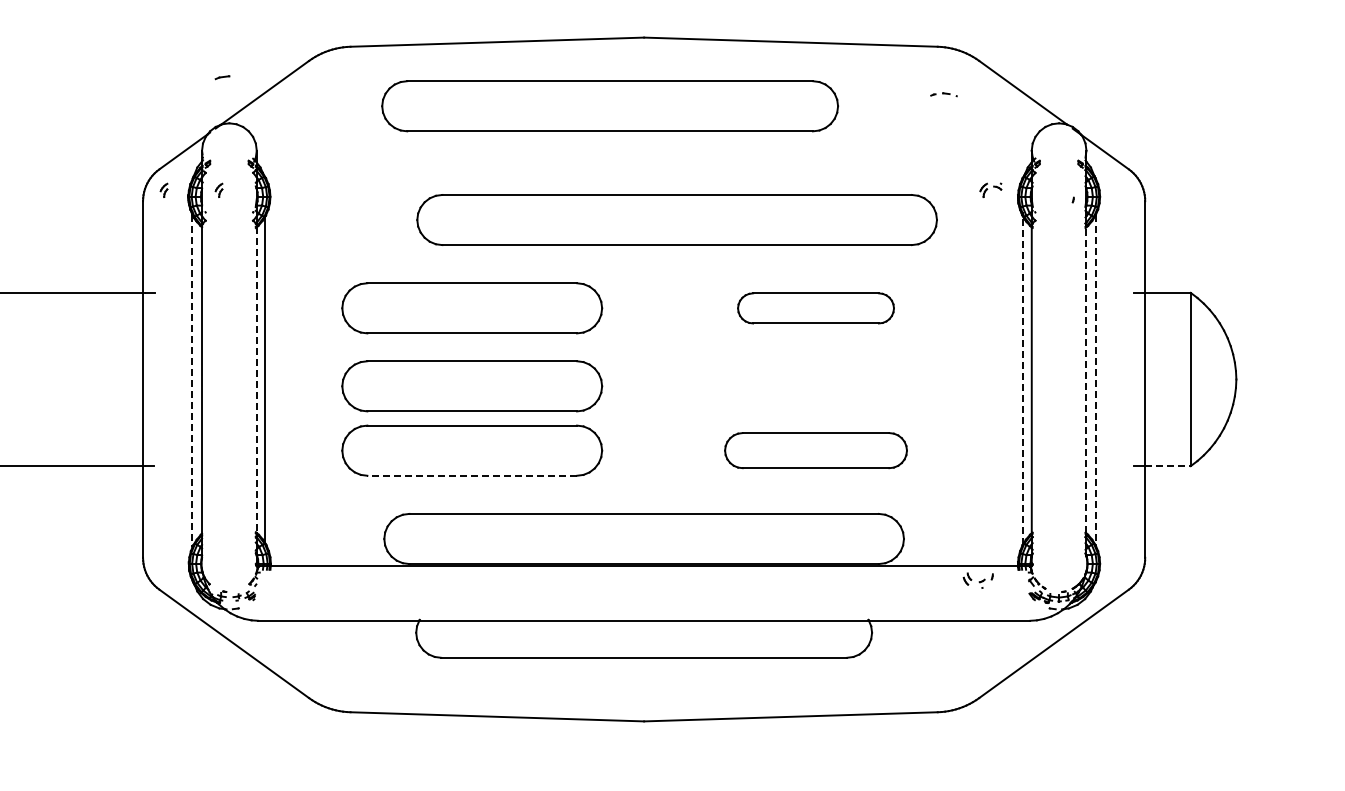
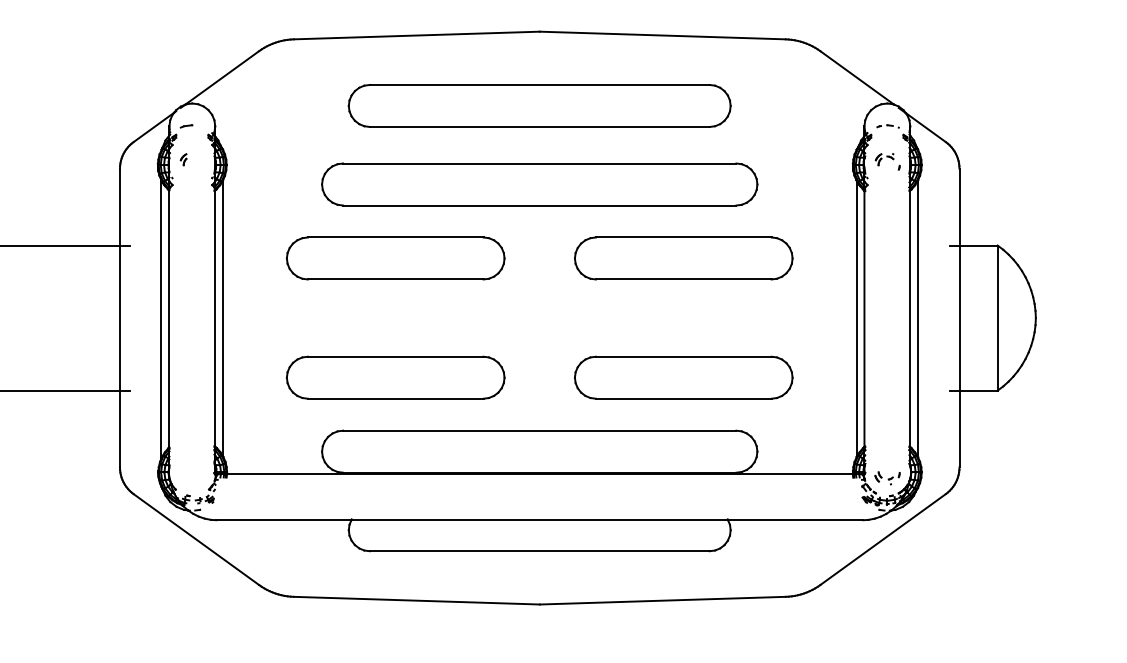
part: (222, 77) -> (186, 126), moved
part: (943, 94) -> (887, 126), moved
part: (609, 106) -> (539, 106), moved
part: (163, 189) -> (137, 158), removed
part: (990, 189) -> (884, 158), moved
part: (676, 219) -> (539, 184), moved
part: (815, 308) -> (683, 258), size x1.67
line: (1022, 379) -> (856, 318), dashed -> solid
line: (1086, 379) -> (910, 318), dashed -> solid
line: (256, 380) -> (215, 318), dashed -> solid
line: (1095, 380) -> (917, 318), dashed -> solid
line: (192, 381) -> (161, 319), dashed -> solid
part: (472, 386) -> (395, 323), removed
part: (815, 450) -> (683, 377), size x1.43
line: (1168, 466) -> (978, 390), dashed -> solid
line: (472, 475) -> (395, 398), dashed -> solid
part: (977, 580) -> (886, 478), moved

